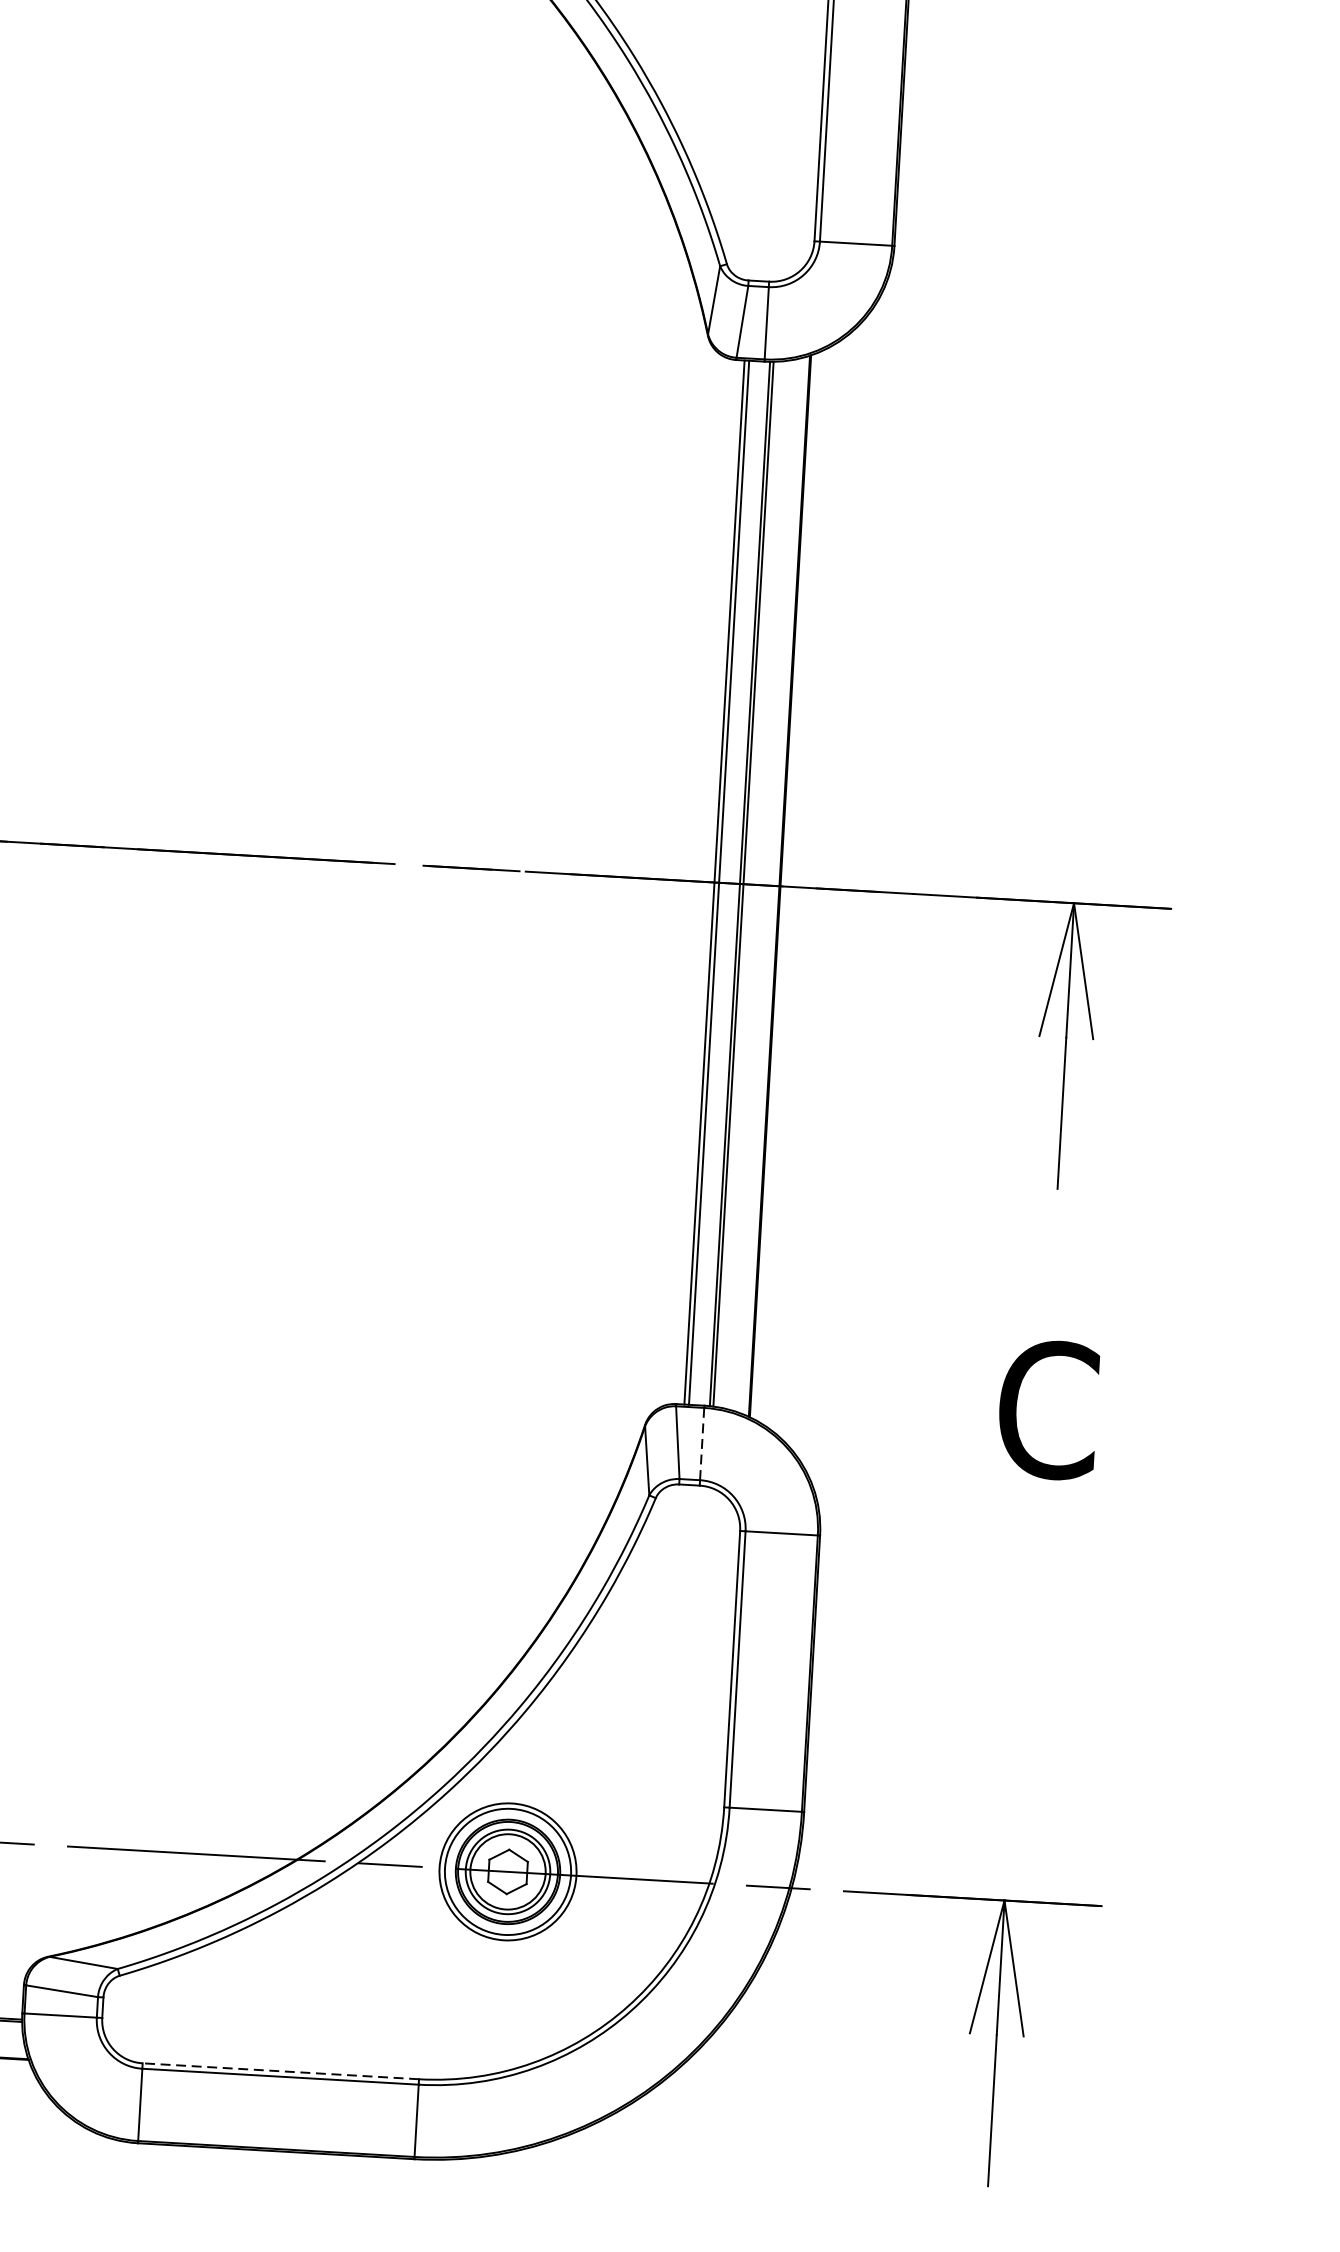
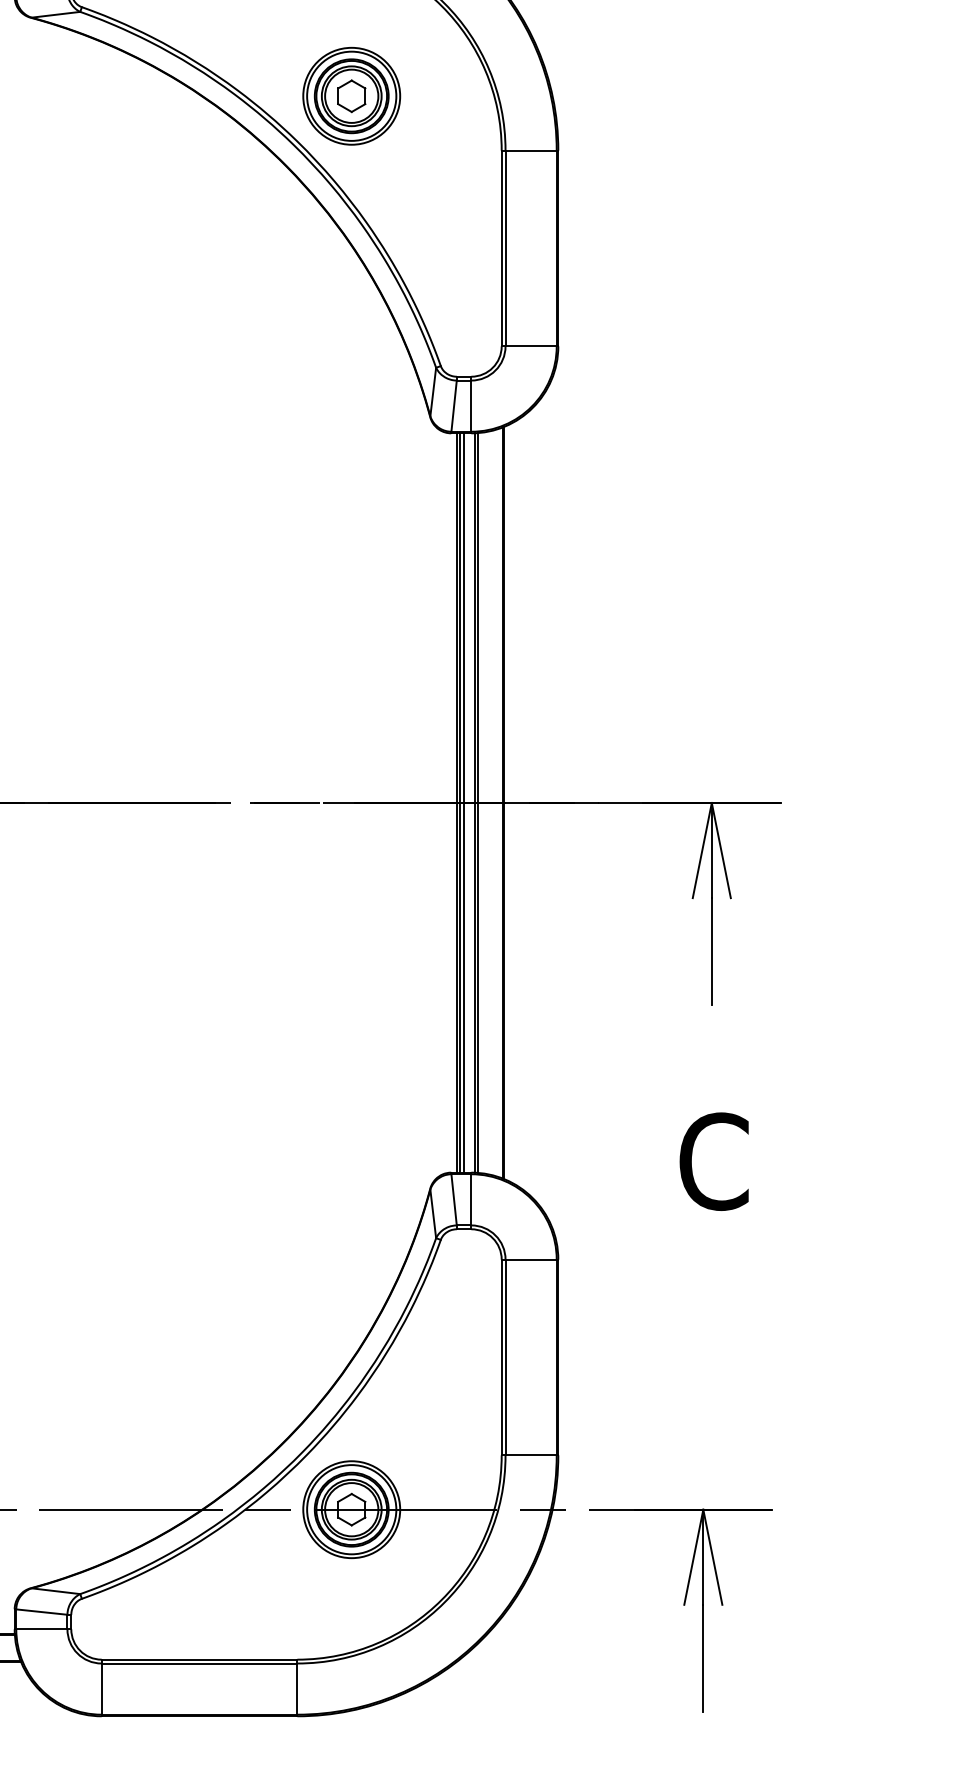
line: (723, 882) -> (463, 802), added
line: (702, 1443) -> (471, 1199), dashed -> solid
line: (280, 2071) -> (199, 1659), dashed -> solid

